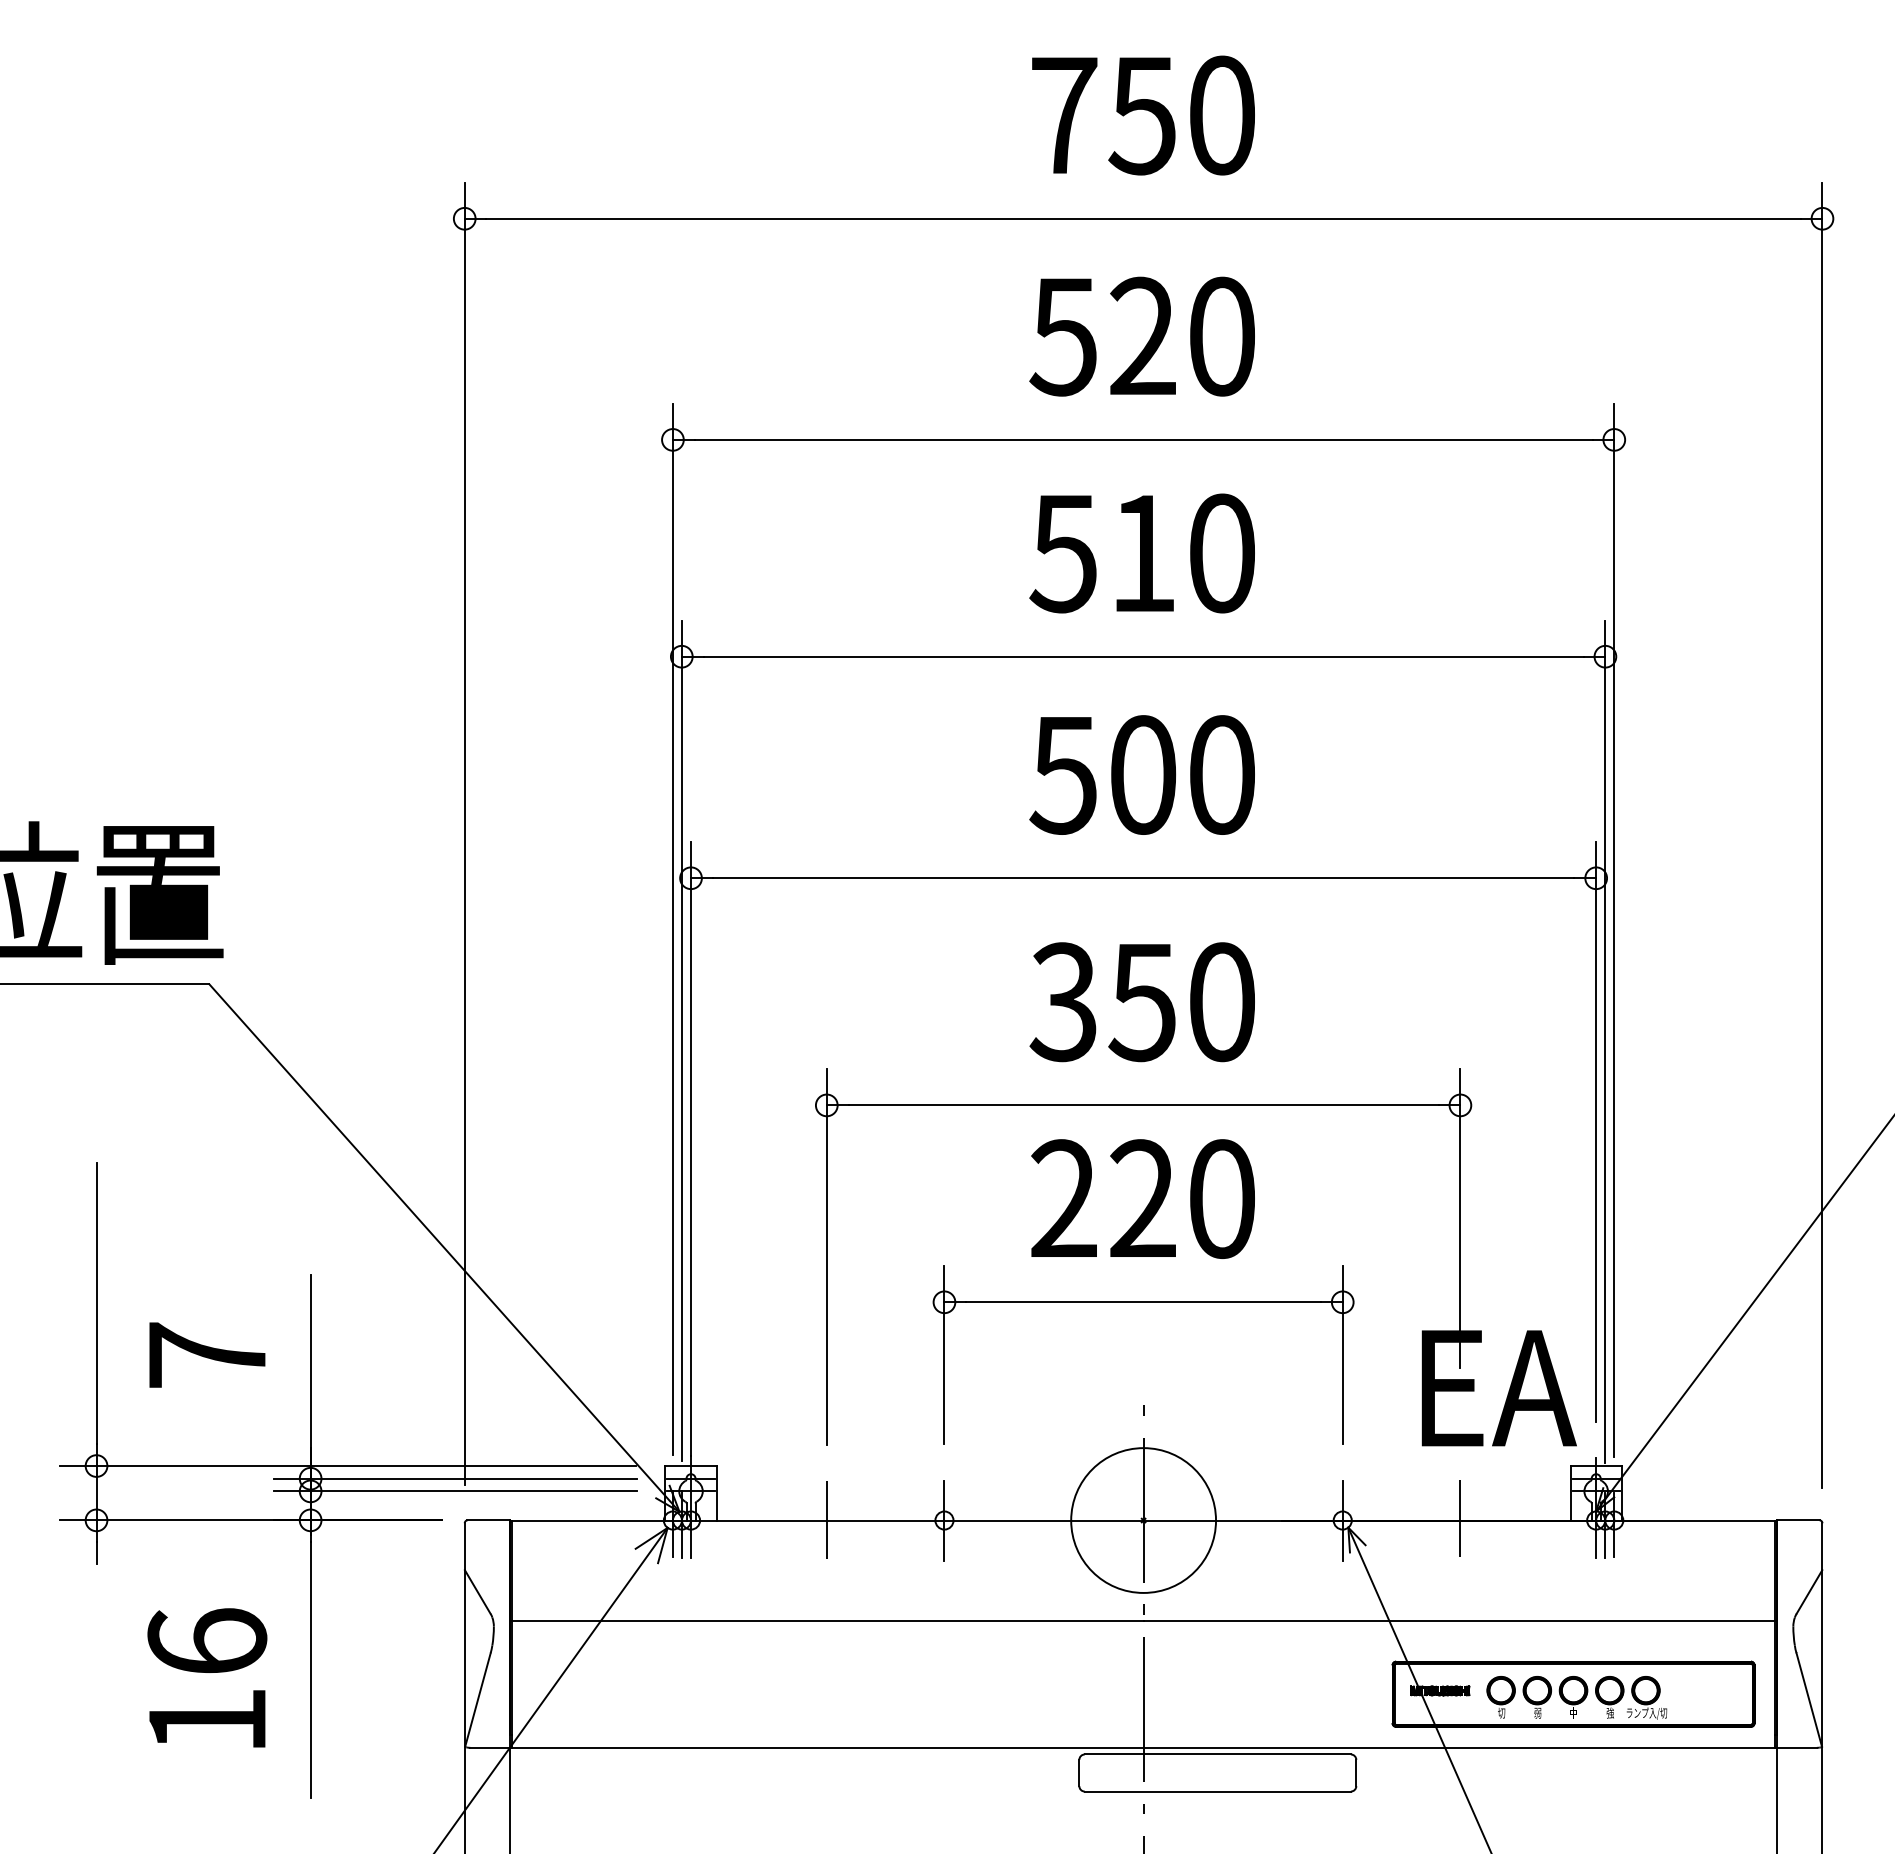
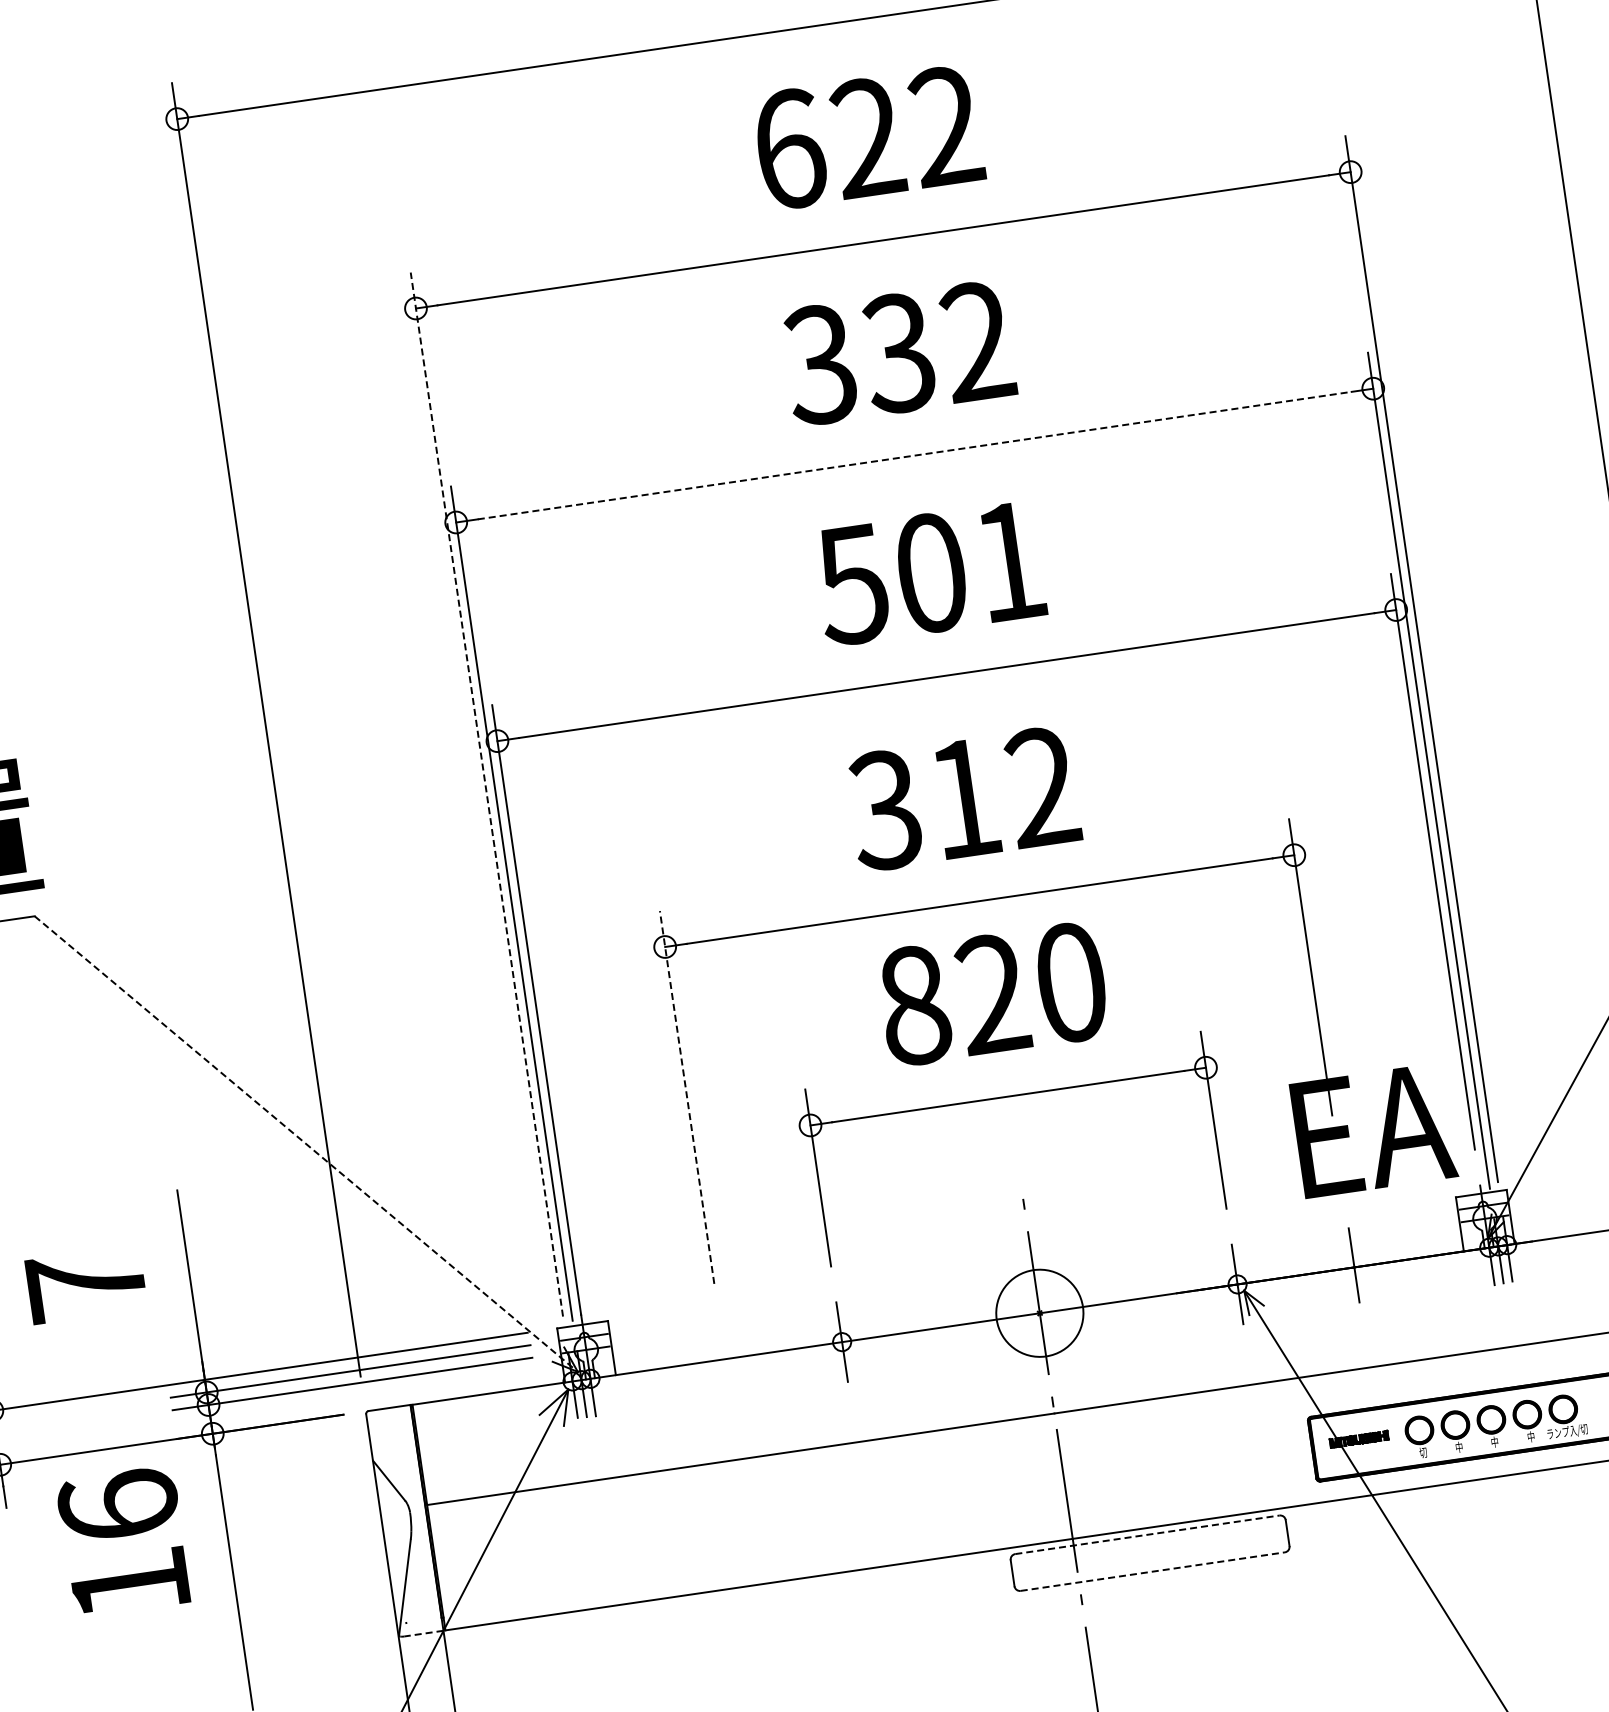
text: (1141, 336) -> (866, 137), 520 -> 622
text: (1141, 553) -> (897, 353), 510 -> 332
line: (1144, 656) -> (915, 455), solid -> dashed
text: (1222, 774) -> (1010, 561), 500 -> 501
line: (672, 929) -> (486, 794), solid -> dashed
text: (1181, 1002) -> (1002, 793), 350 -> 312
text: (1064, 1198) -> (914, 1005), 220 -> 820
line: (444, 1248) -> (306, 1144), solid -> dashed
line: (826, 1256) -> (686, 1097), solid -> dashed
line: (826, 1519) -> (724, 1358), removed
circle: (1143, 1520) -> (1039, 1313), size x0.6
text: (207, 1677) -> (123, 1541), moved
text: (1537, 1712) -> (1458, 1446), 弱 -> 中
text: (1609, 1712) -> (1530, 1436), 強 -> 中
line: (490, 1747) -> (424, 1633), solid -> dashed
line: (1218, 1754) -> (1148, 1534), solid -> dashed
line: (1218, 1791) -> (1153, 1571), solid -> dashed

